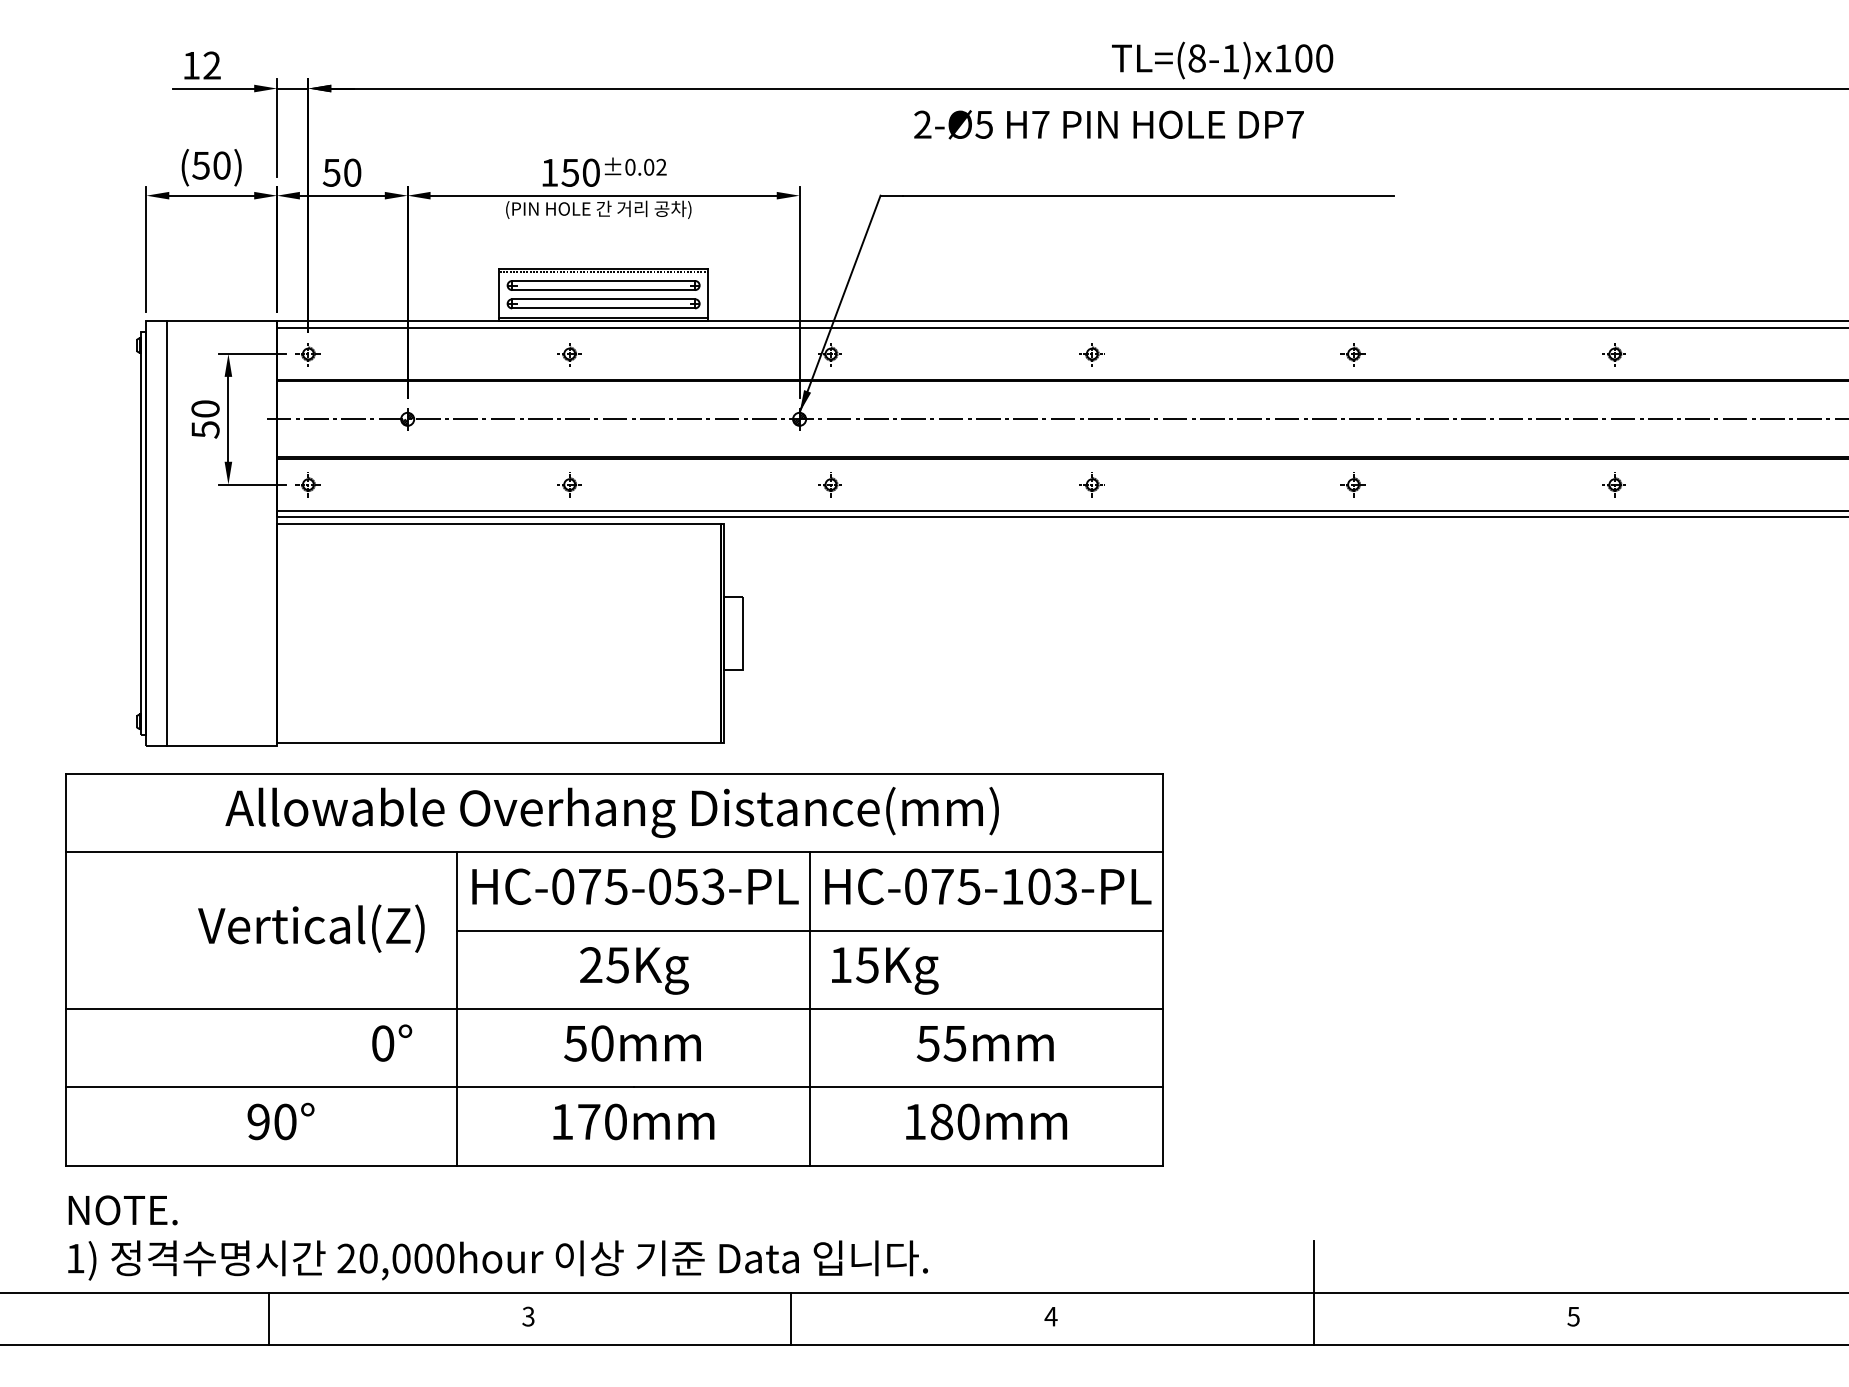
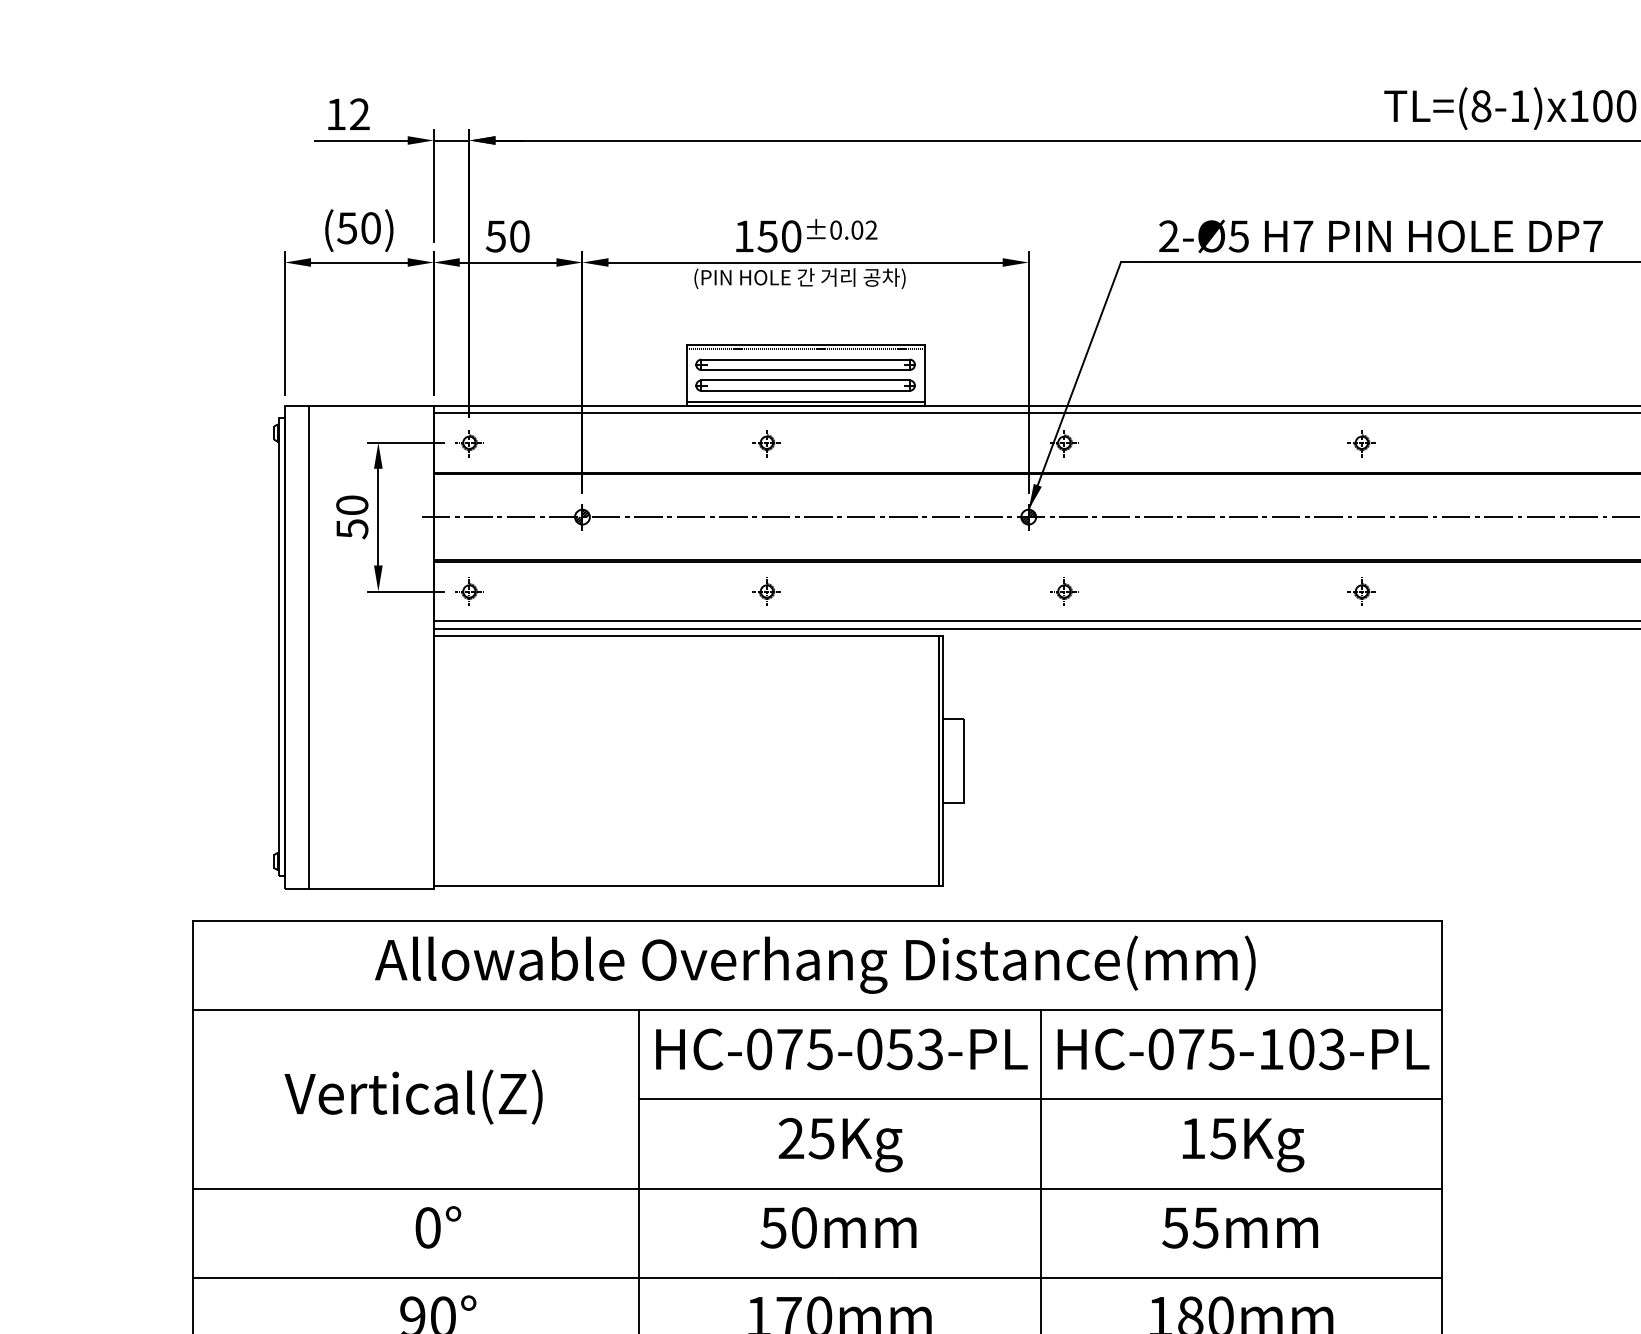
text: (1108, 124) -> (1380, 236), moved
text: (311, 928) -> (413, 1096), moved
text: (885, 970) -> (1243, 1144), moved
text: (392, 1042) -> (438, 1226), moved

